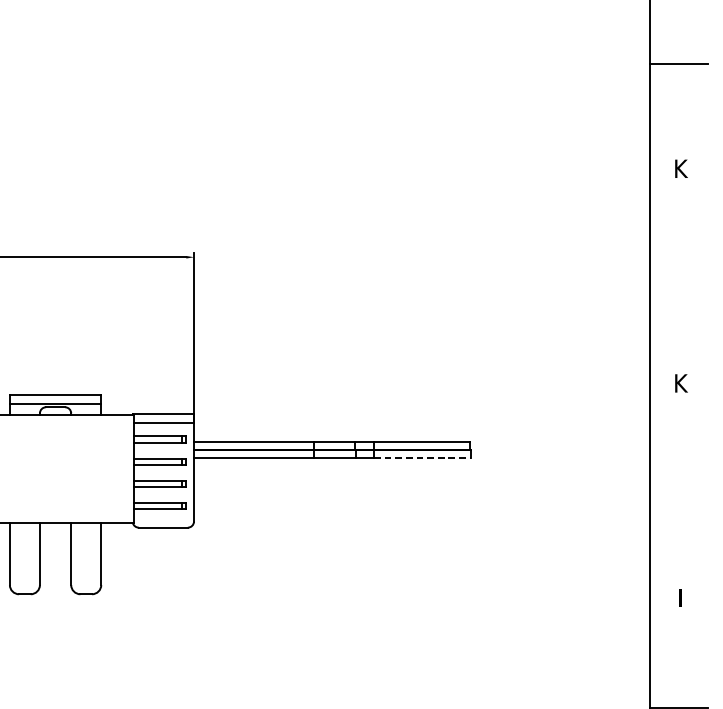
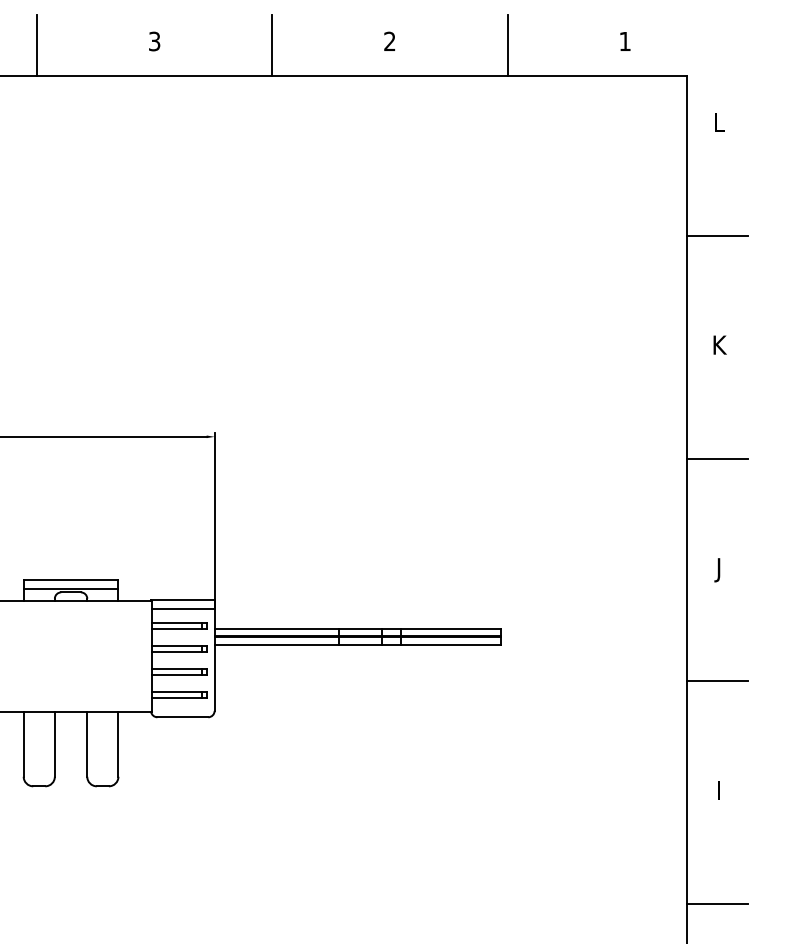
line: (678, 278) -> (717, 458), added
text: (680, 386) -> (719, 570), K -> J
line: (422, 457) -> (451, 644), dashed -> solid
line: (678, 493) -> (717, 681), added

